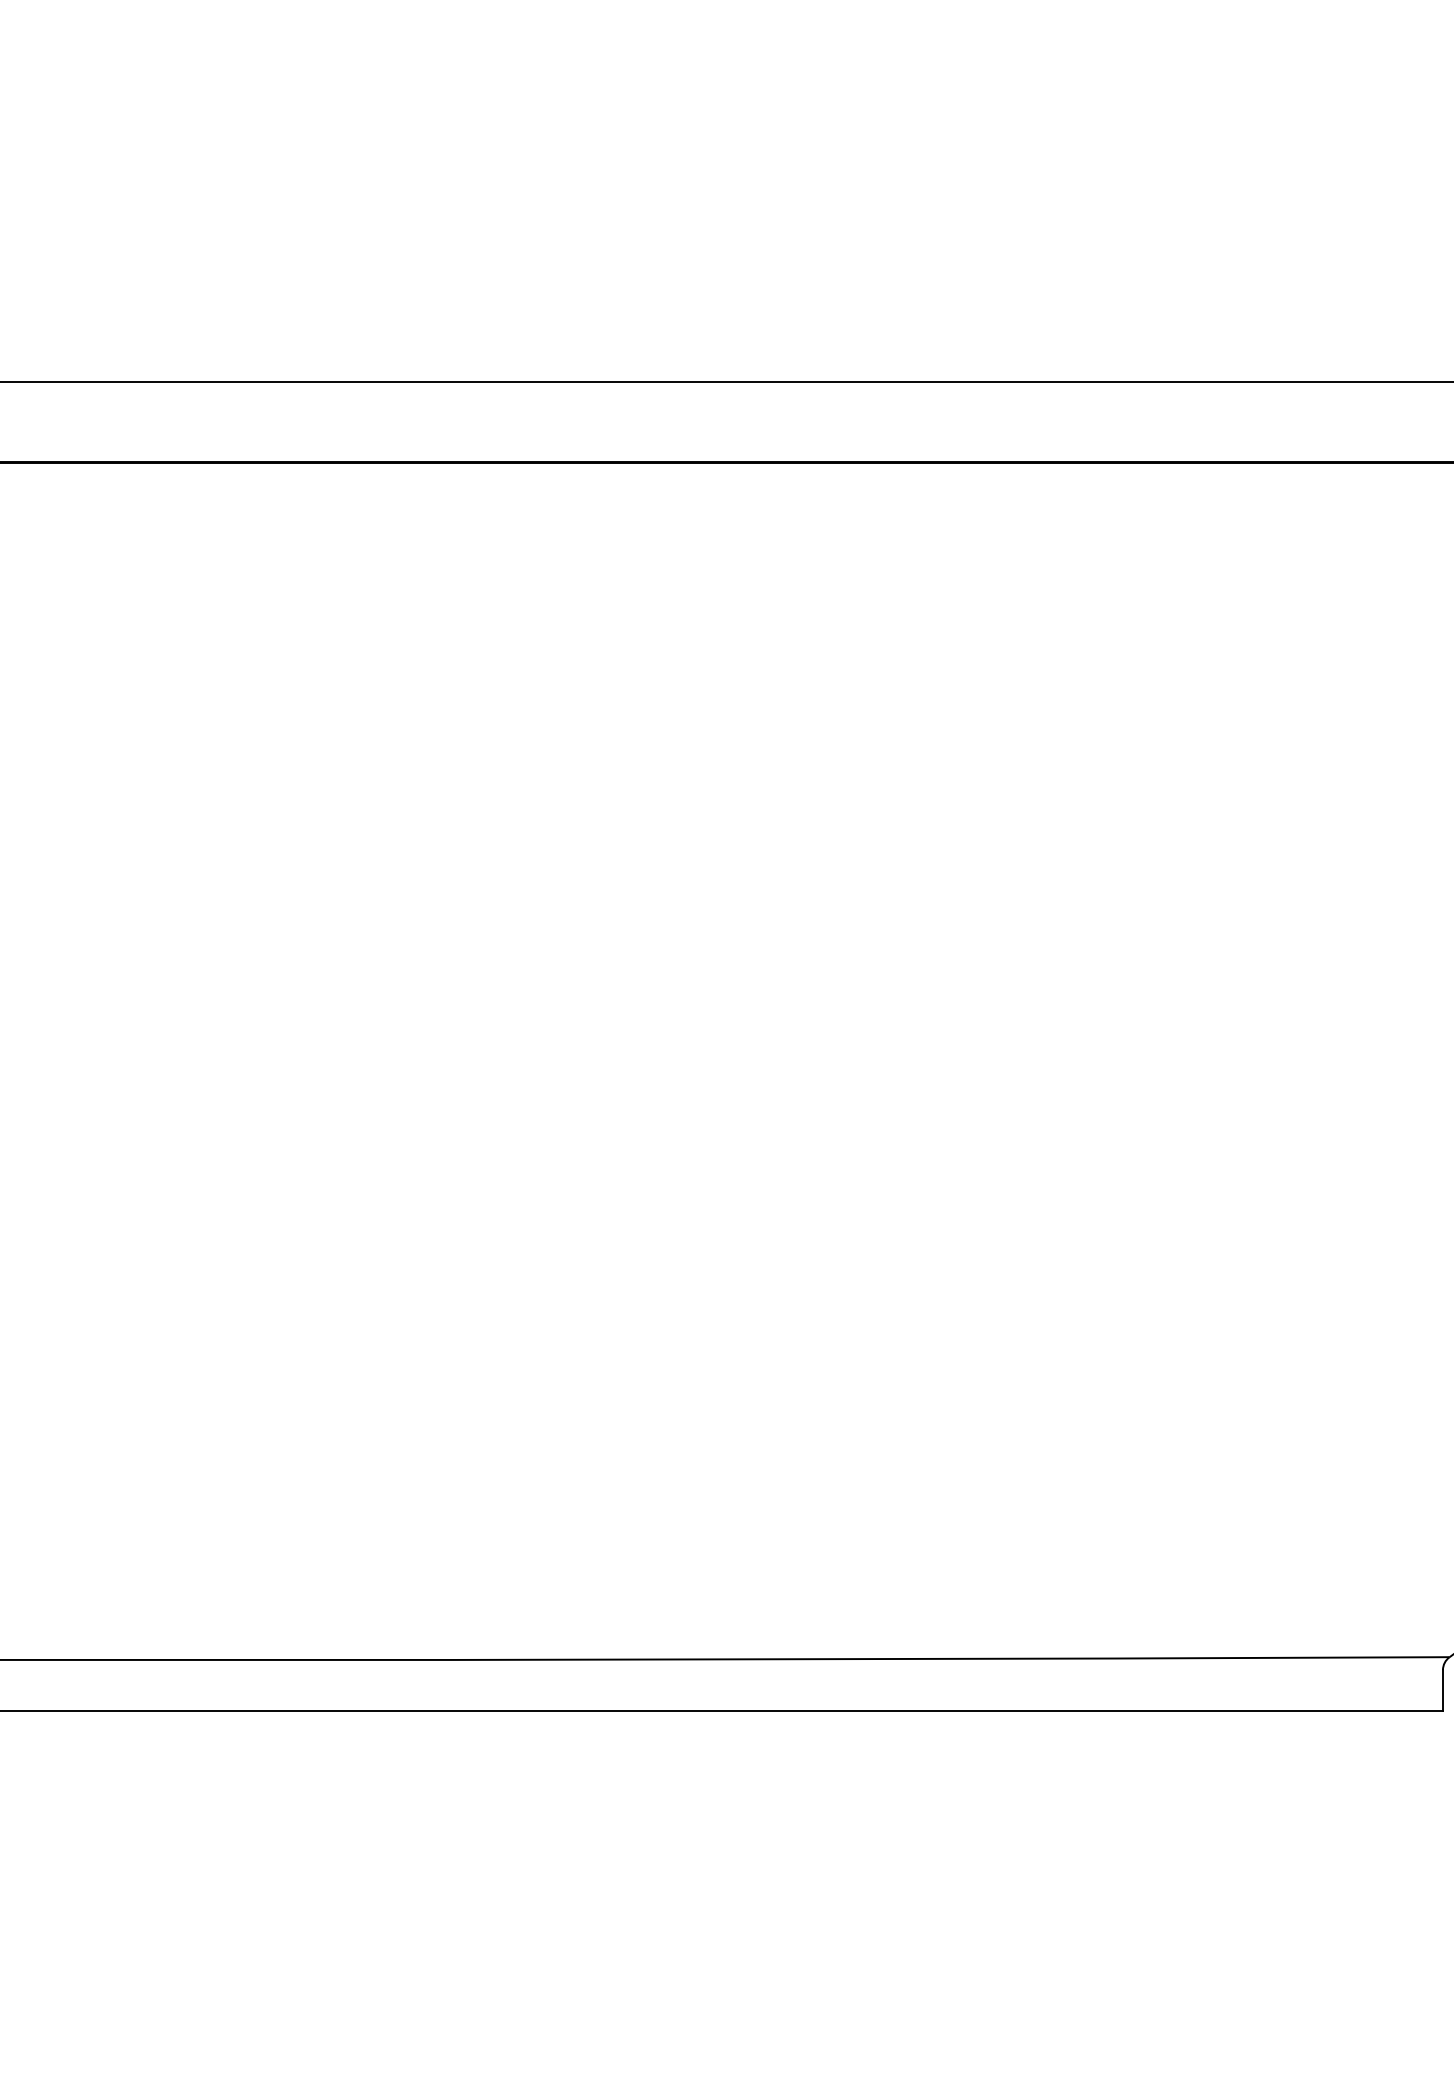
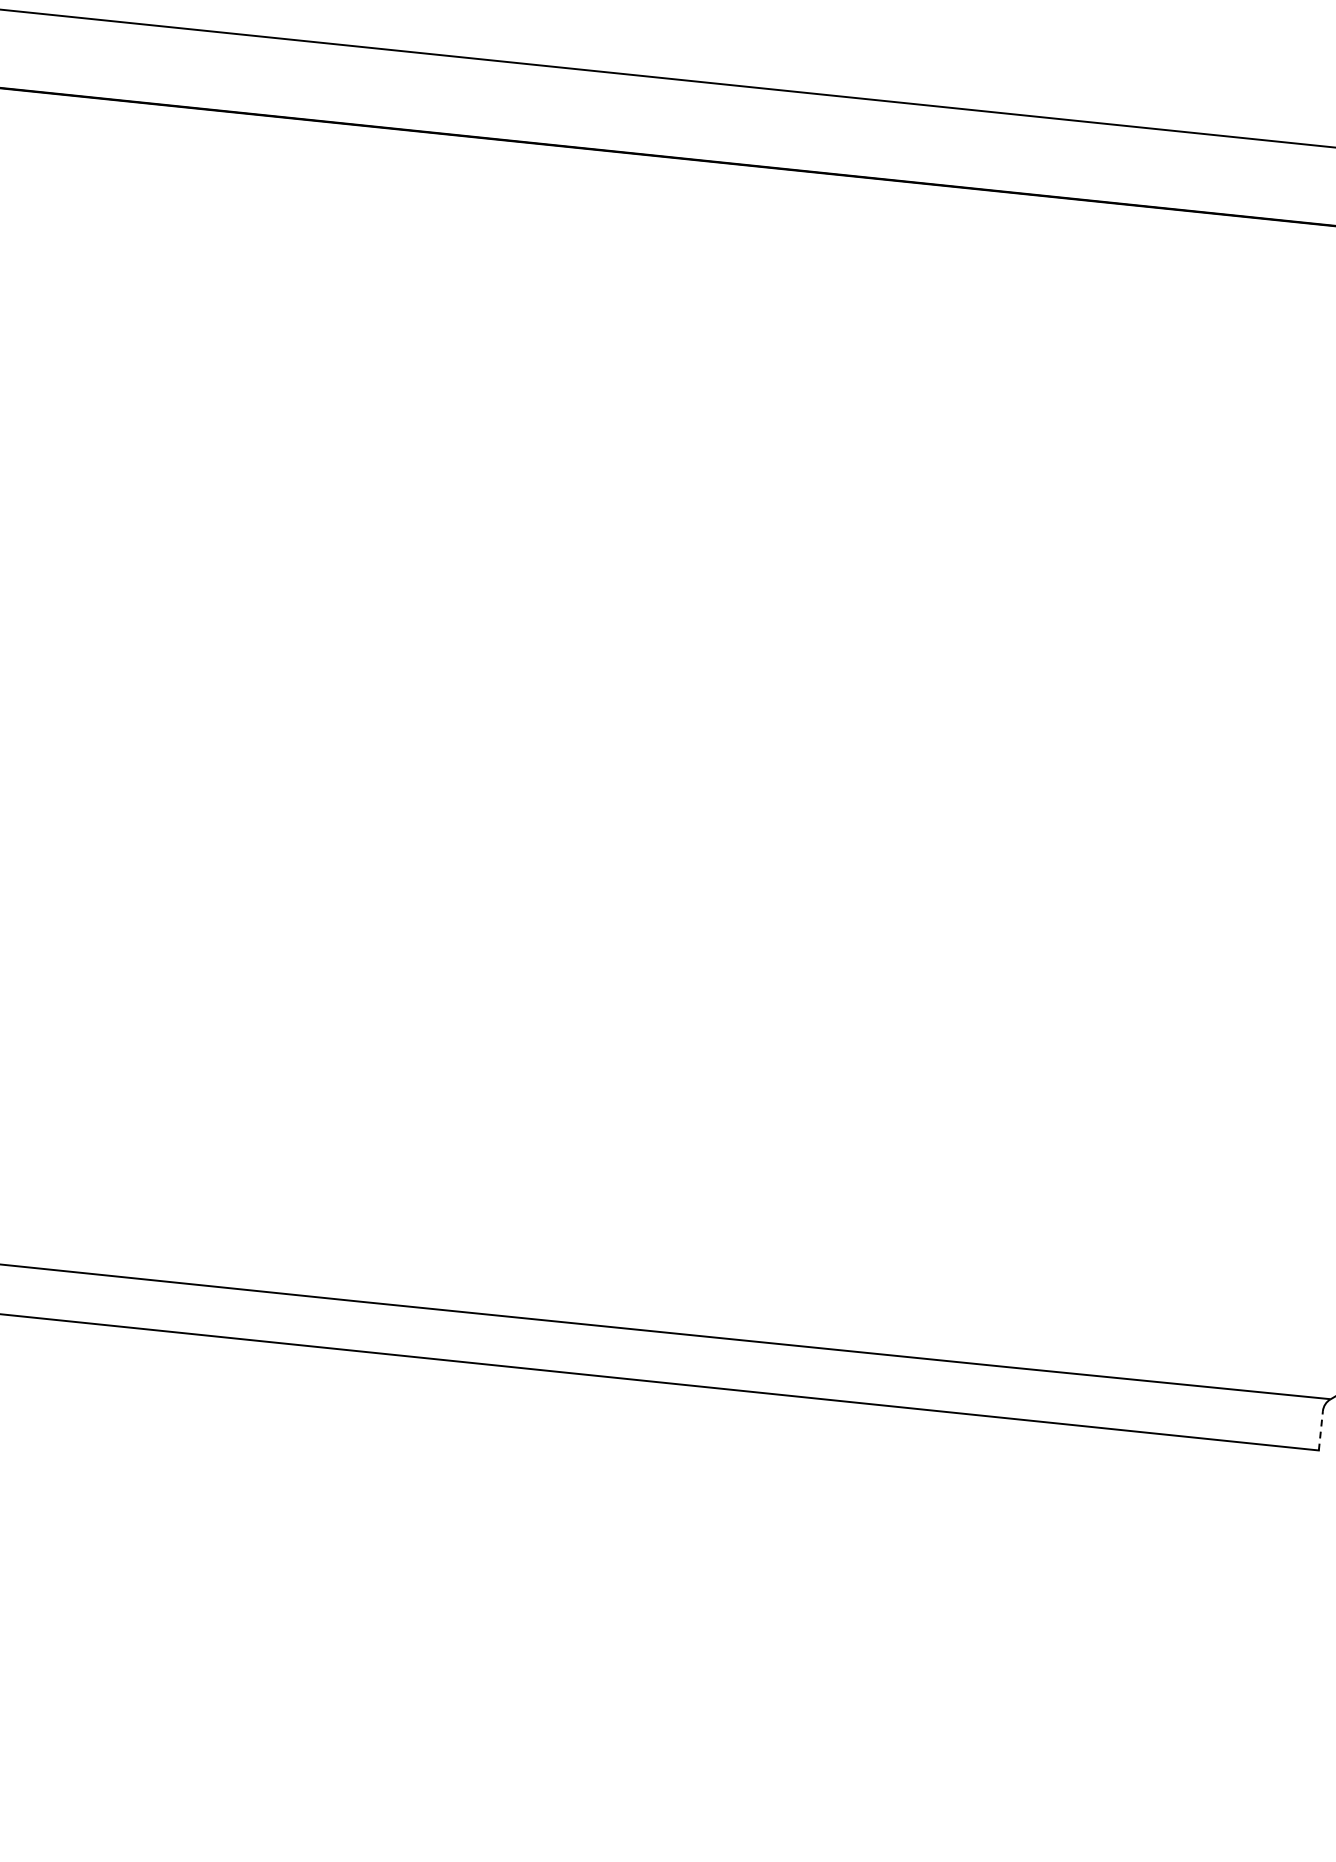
line: (1442, 1689) -> (1320, 1429), solid -> dashed

